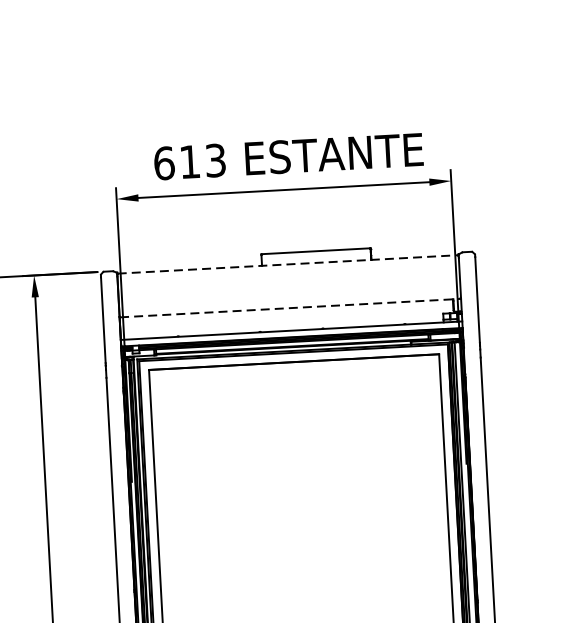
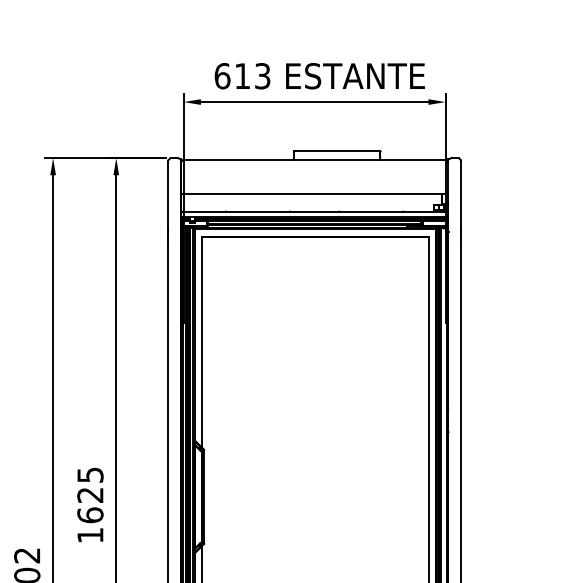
line: (289, 264) -> (315, 160), dashed -> solid
line: (291, 308) -> (315, 194), dashed -> solid

